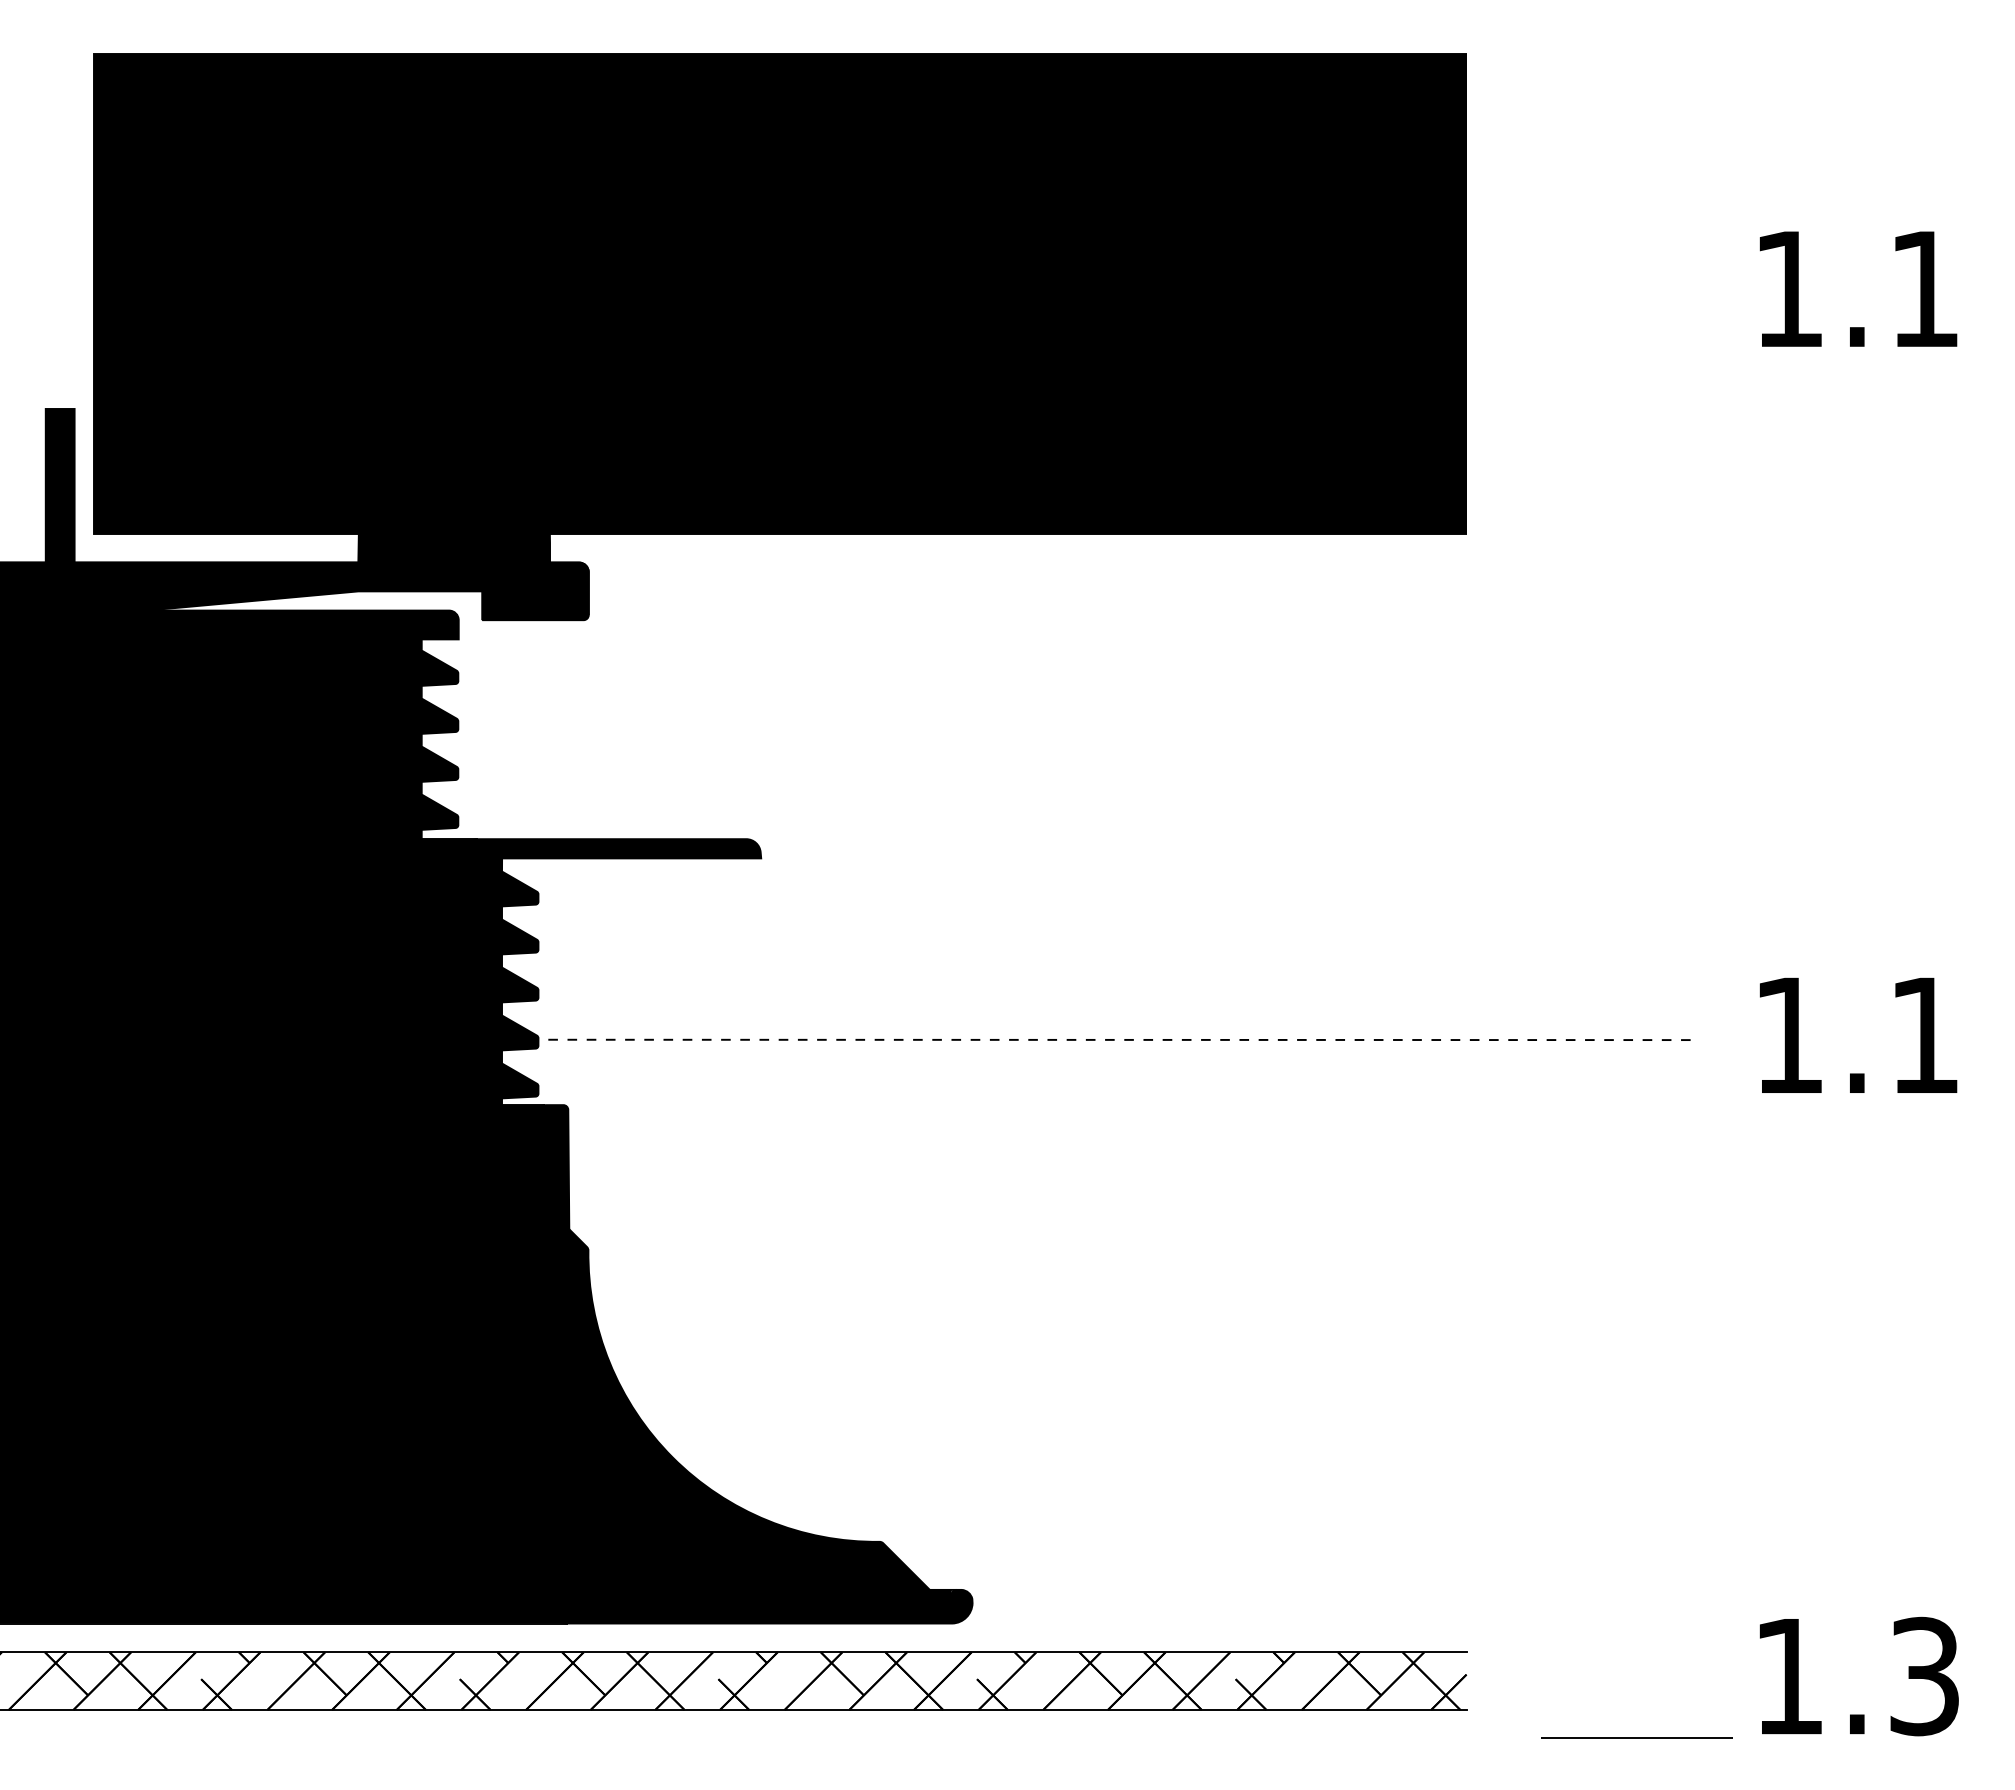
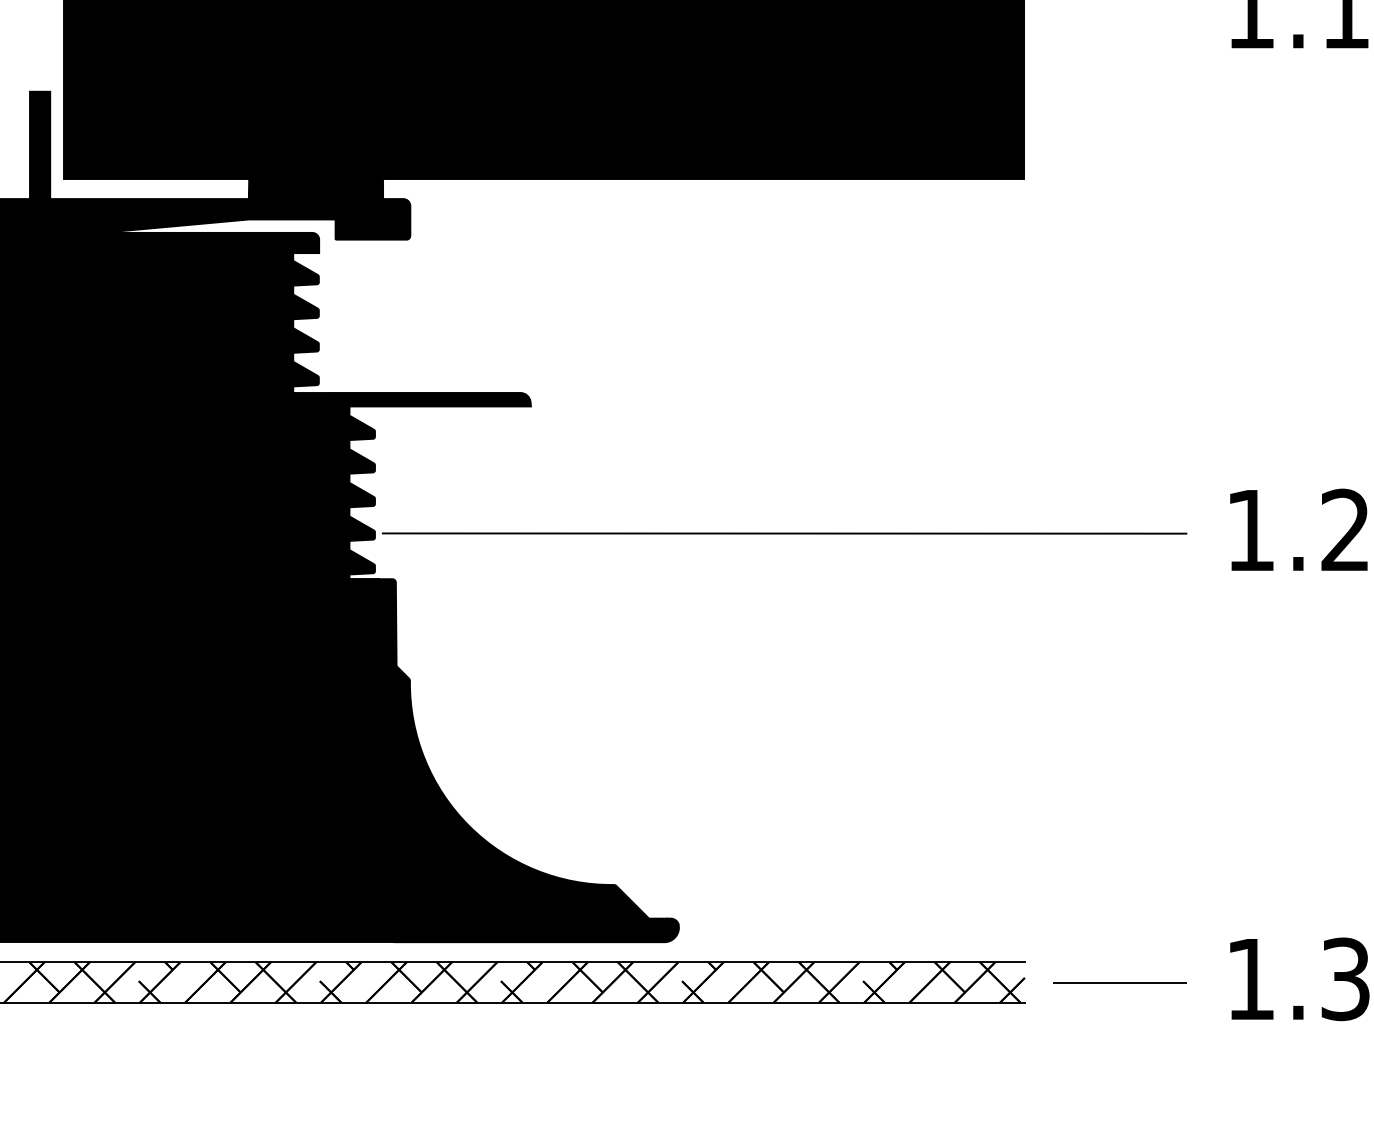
text: (1923, 1033) -> (1344, 529), 1.1 -> 1.2
line: (1123, 1039) -> (784, 533), dashed -> solid
line: (1636, 1737) -> (1120, 982), moved

